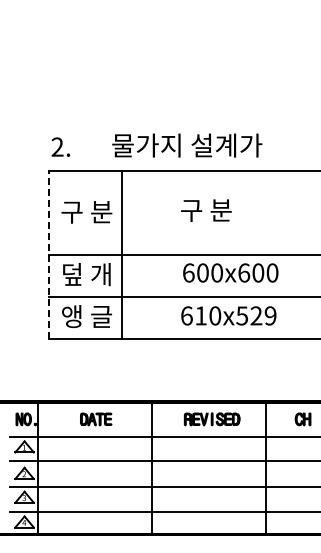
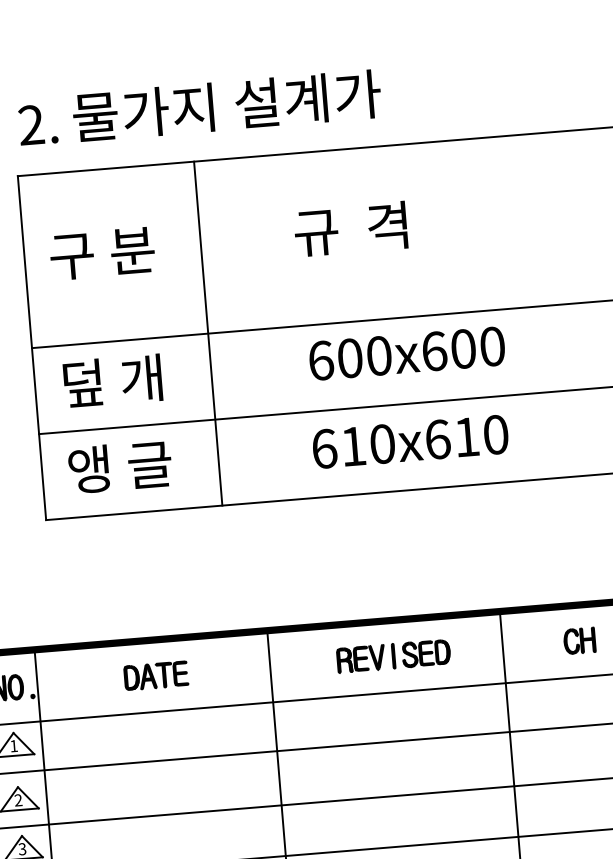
text: (187, 145) -> (227, 105), moved
text: (208, 209) -> (350, 227), 구 분 -> 규  격
line: (48, 254) -> (30, 346), dashed -> solid
line: (122, 255) -> (209, 333), moved
text: (256, 315) -> (466, 436), 610x529 -> 610x610

